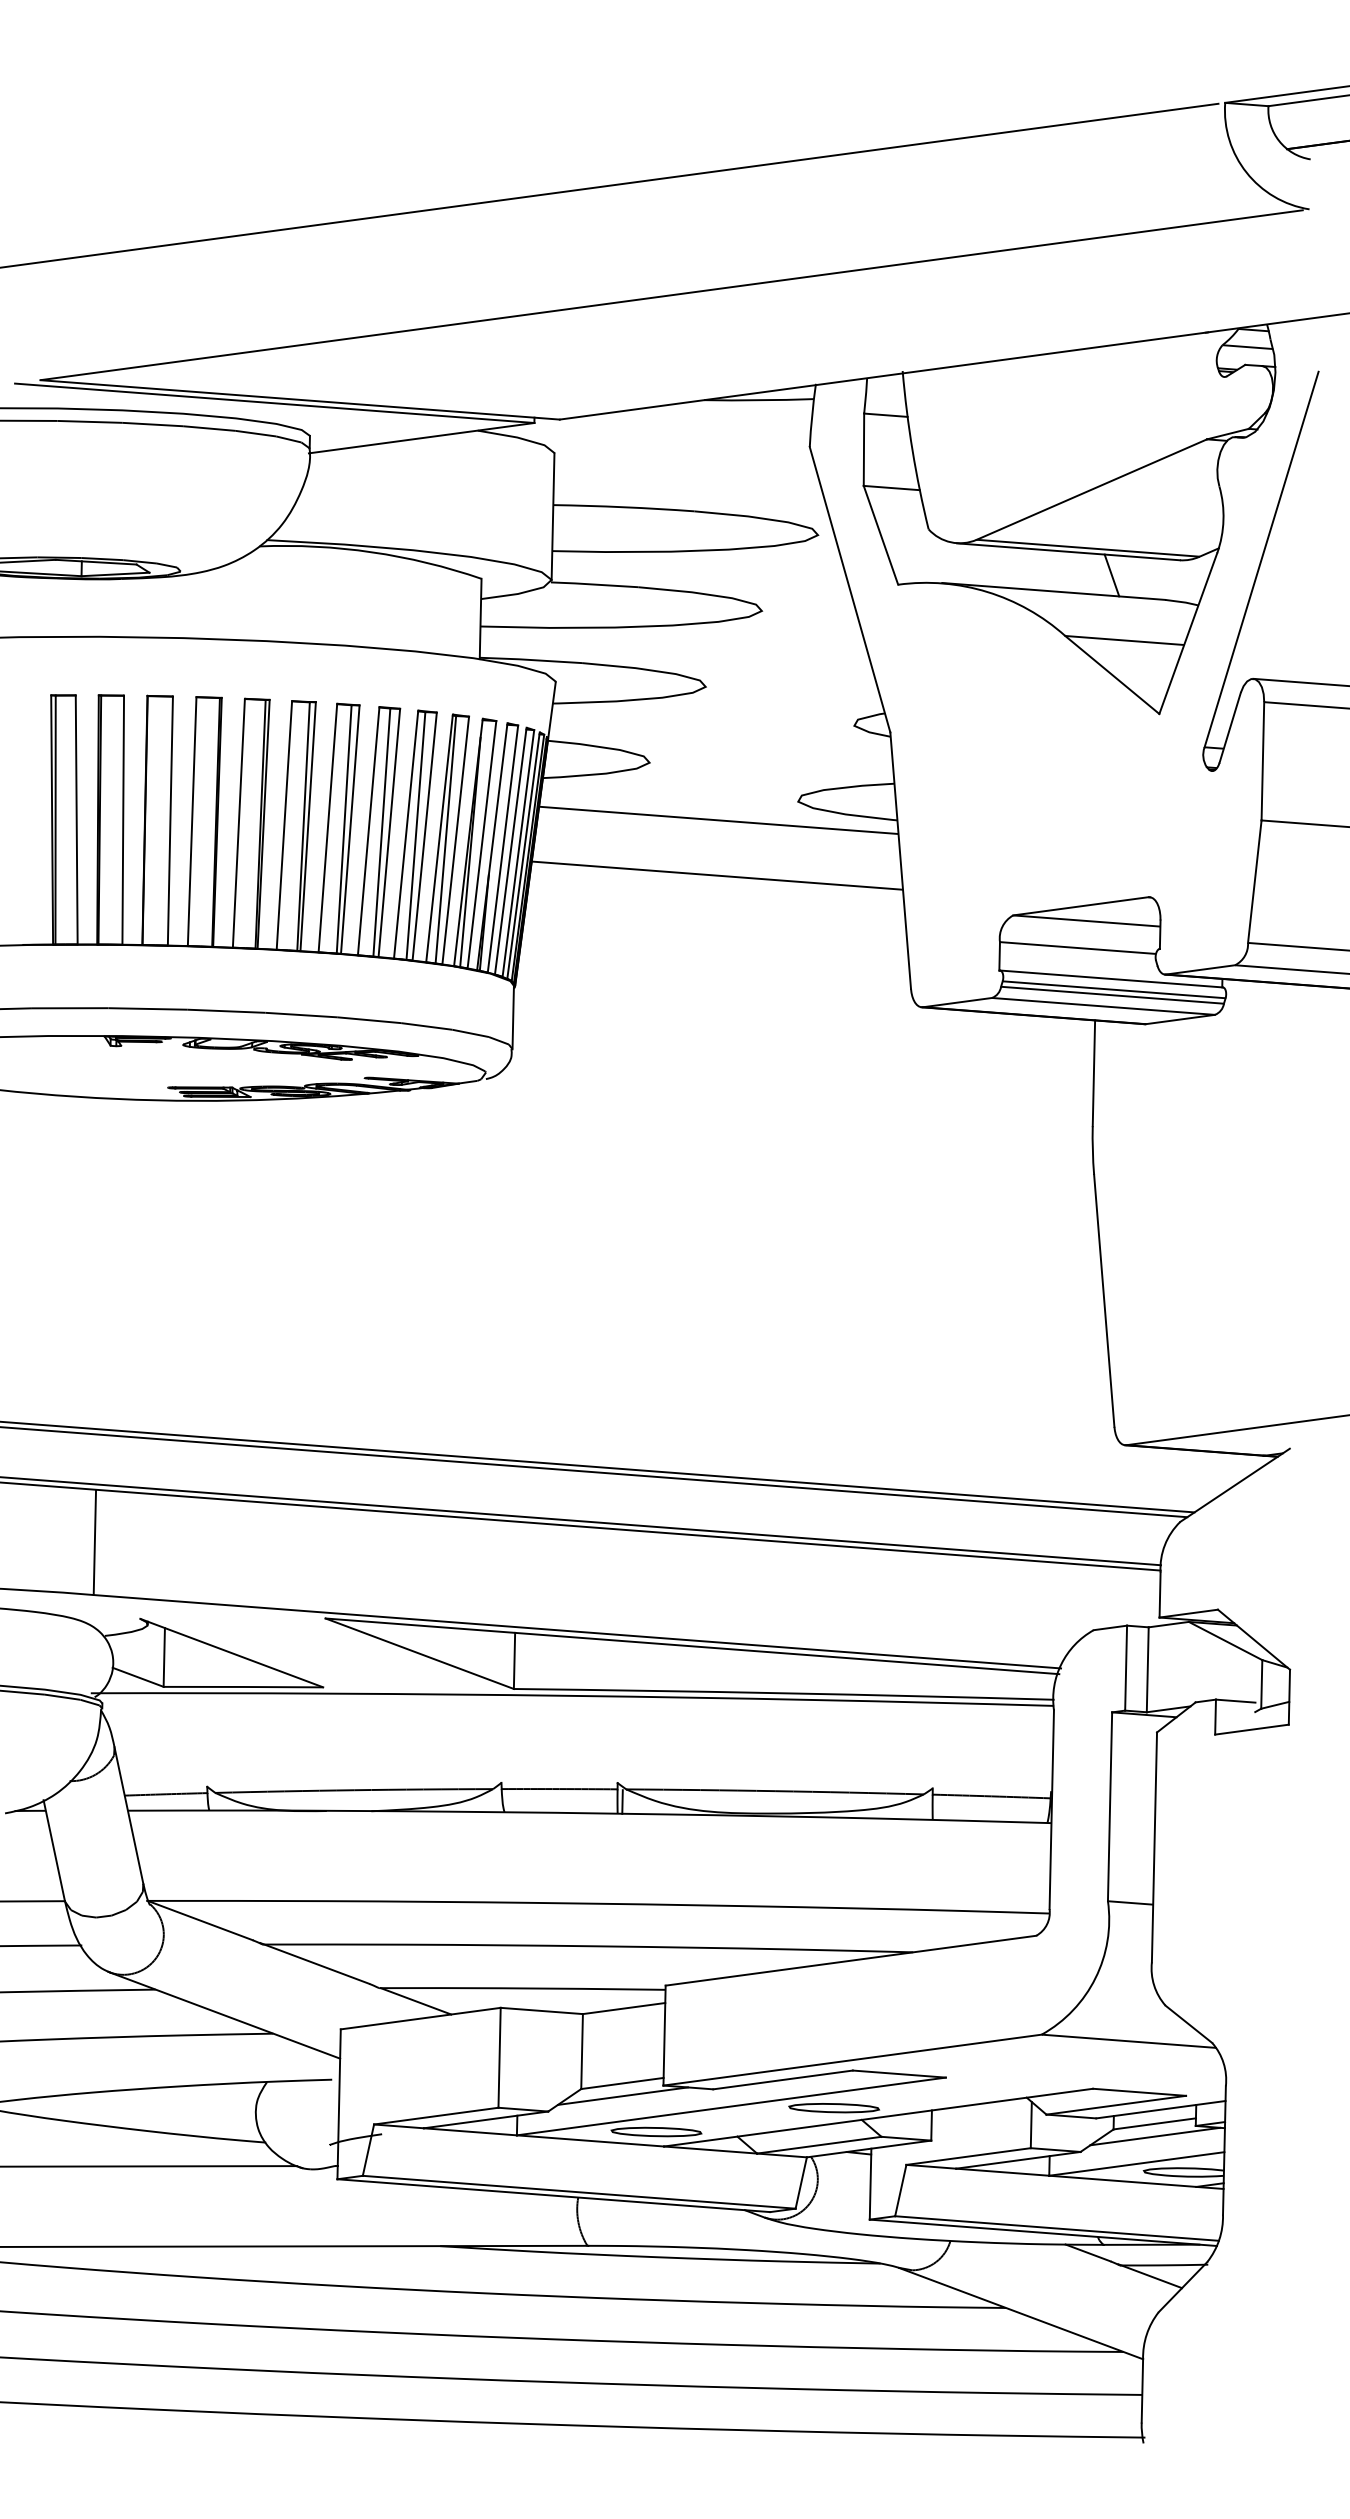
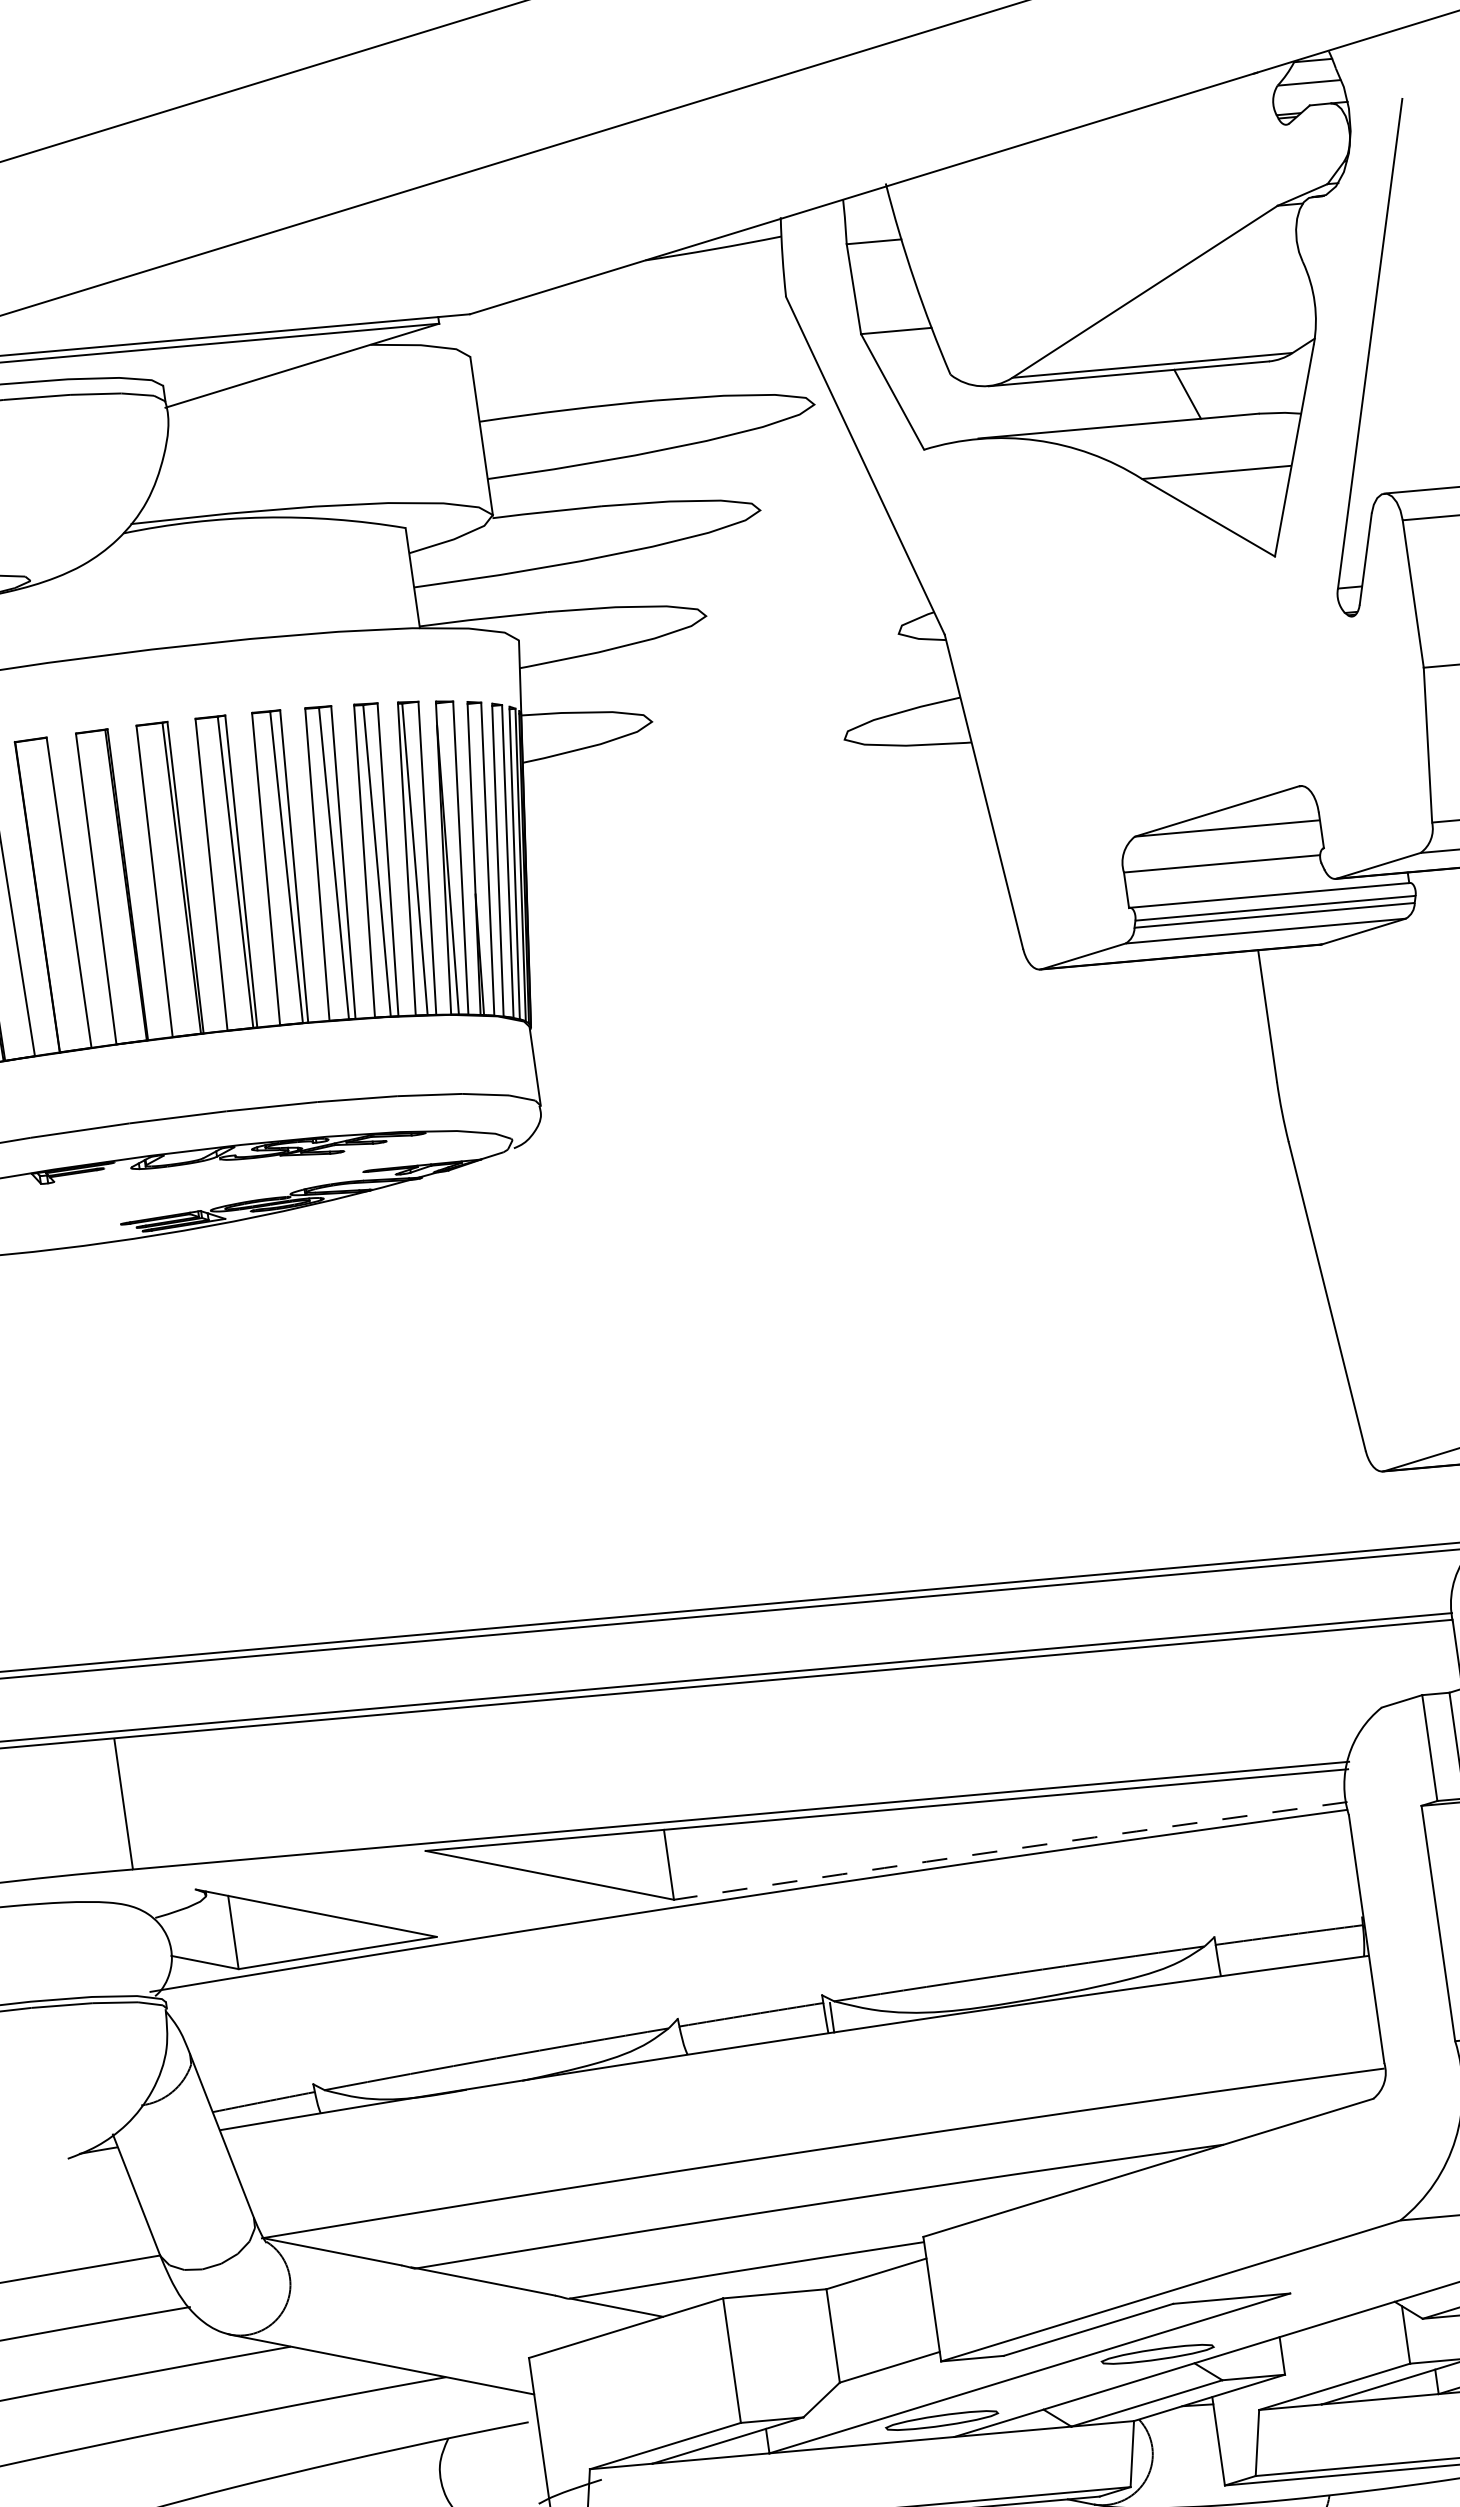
line: (718, 820) -> (749, 779), removed
line: (717, 875) -> (759, 847), removed
arc: (784, 1693) -> (1010, 1849), solid -> dashed
line: (622, 2095) -> (892, 2382), removed

